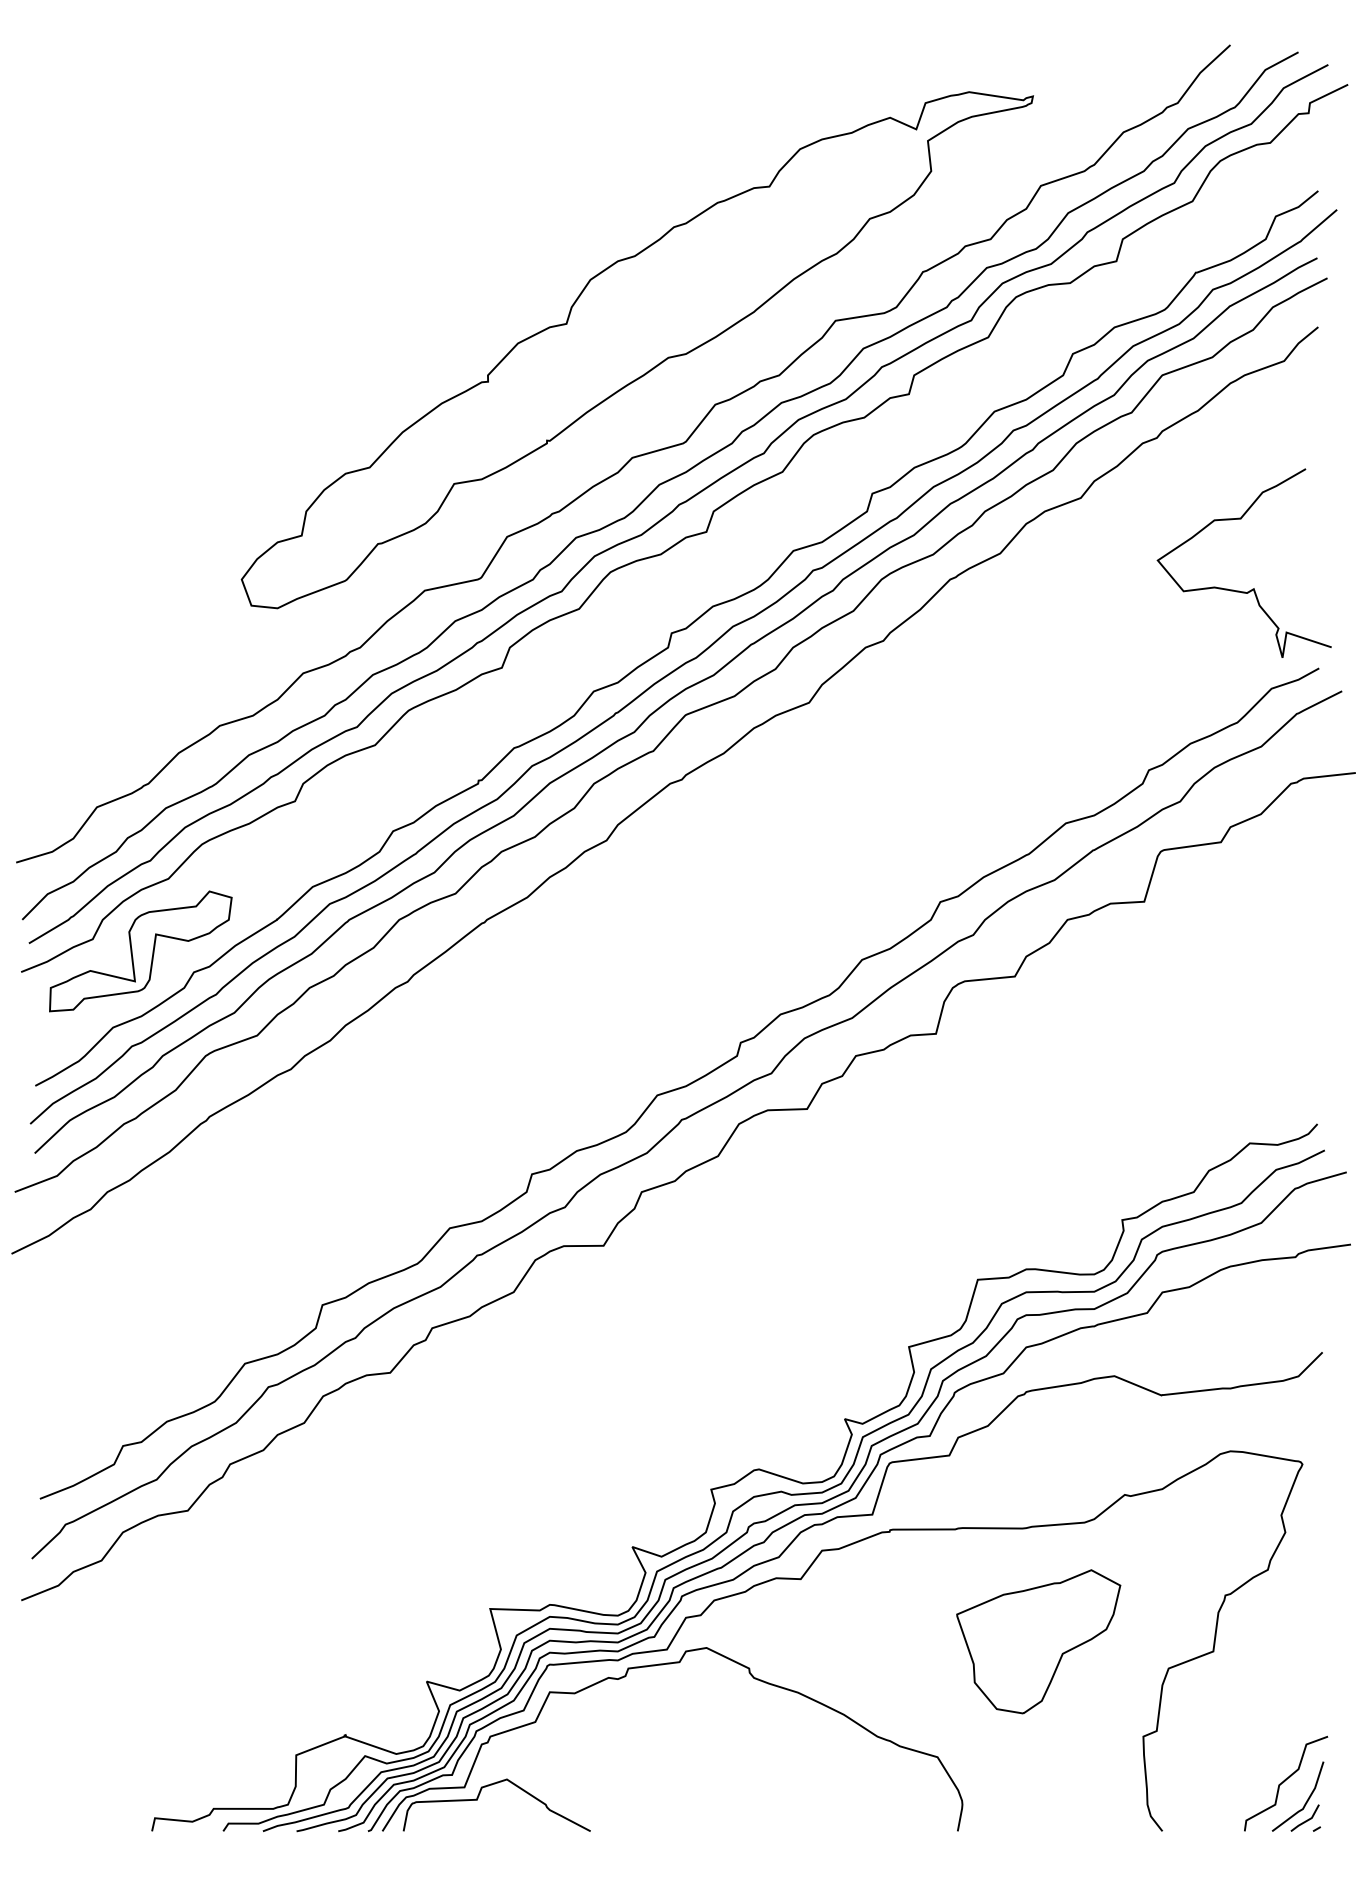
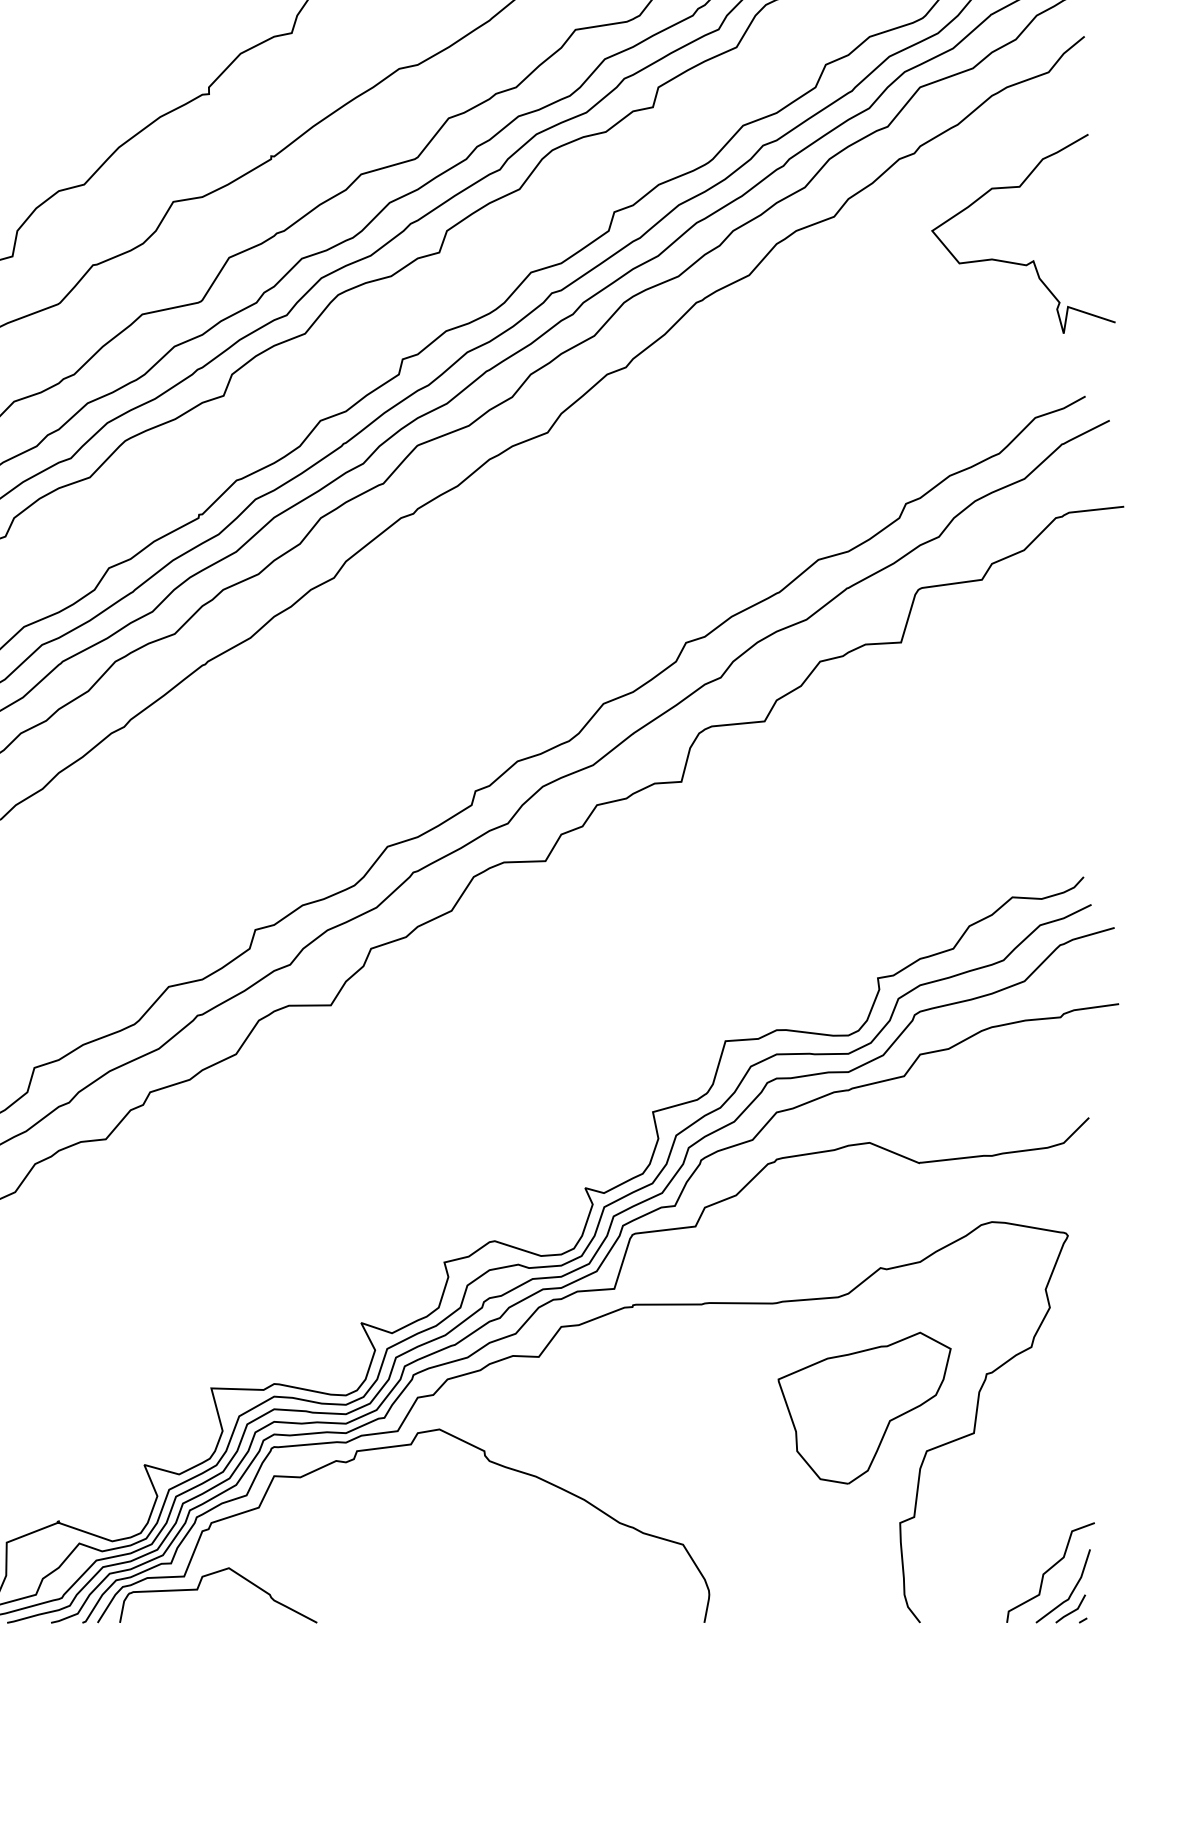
curve: (1252, 588) -> (1032, 260), moved
part: (1038, 1641) -> (864, 1407), moved

